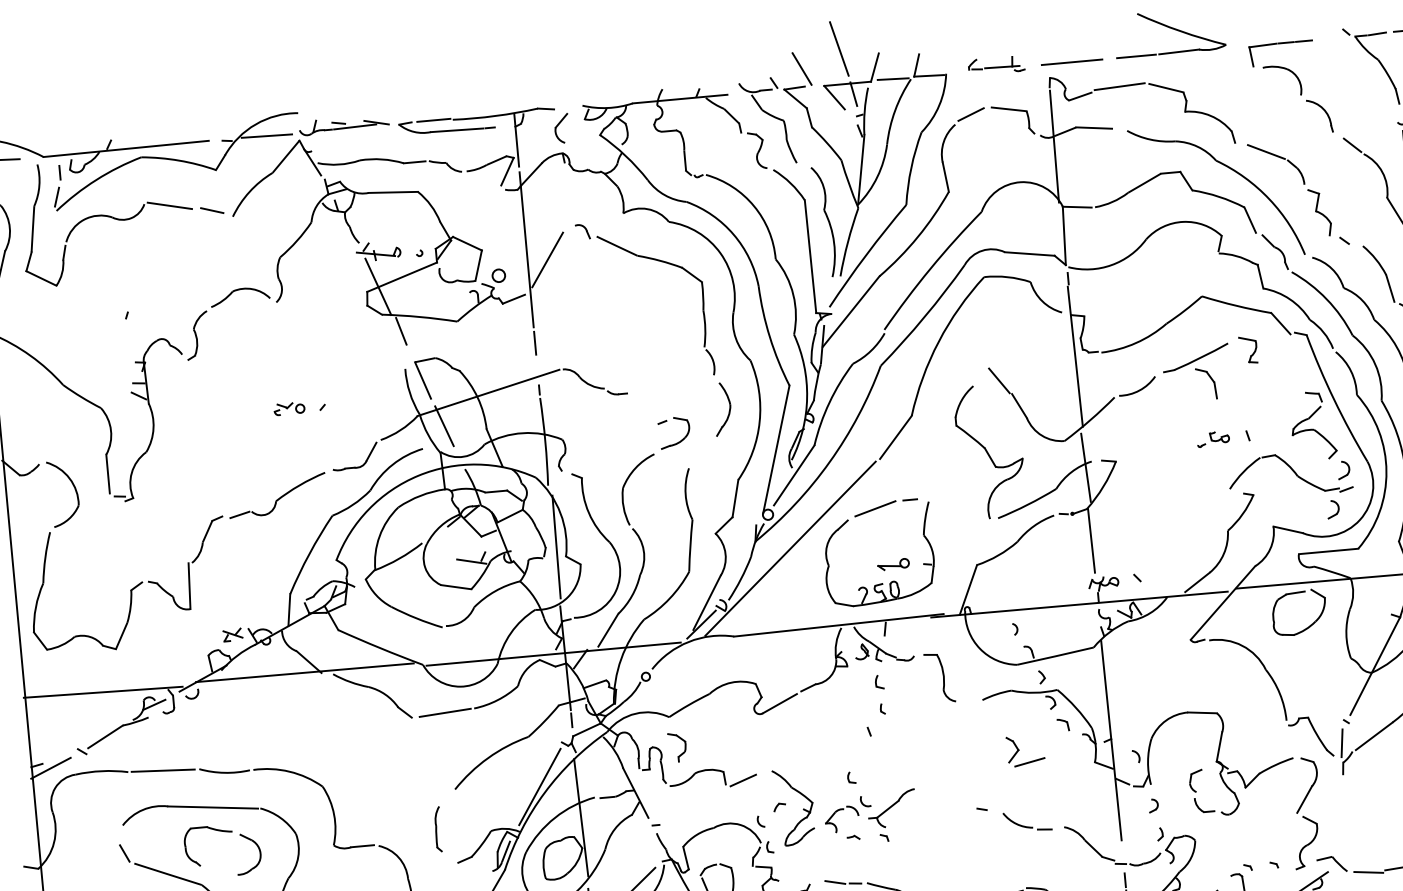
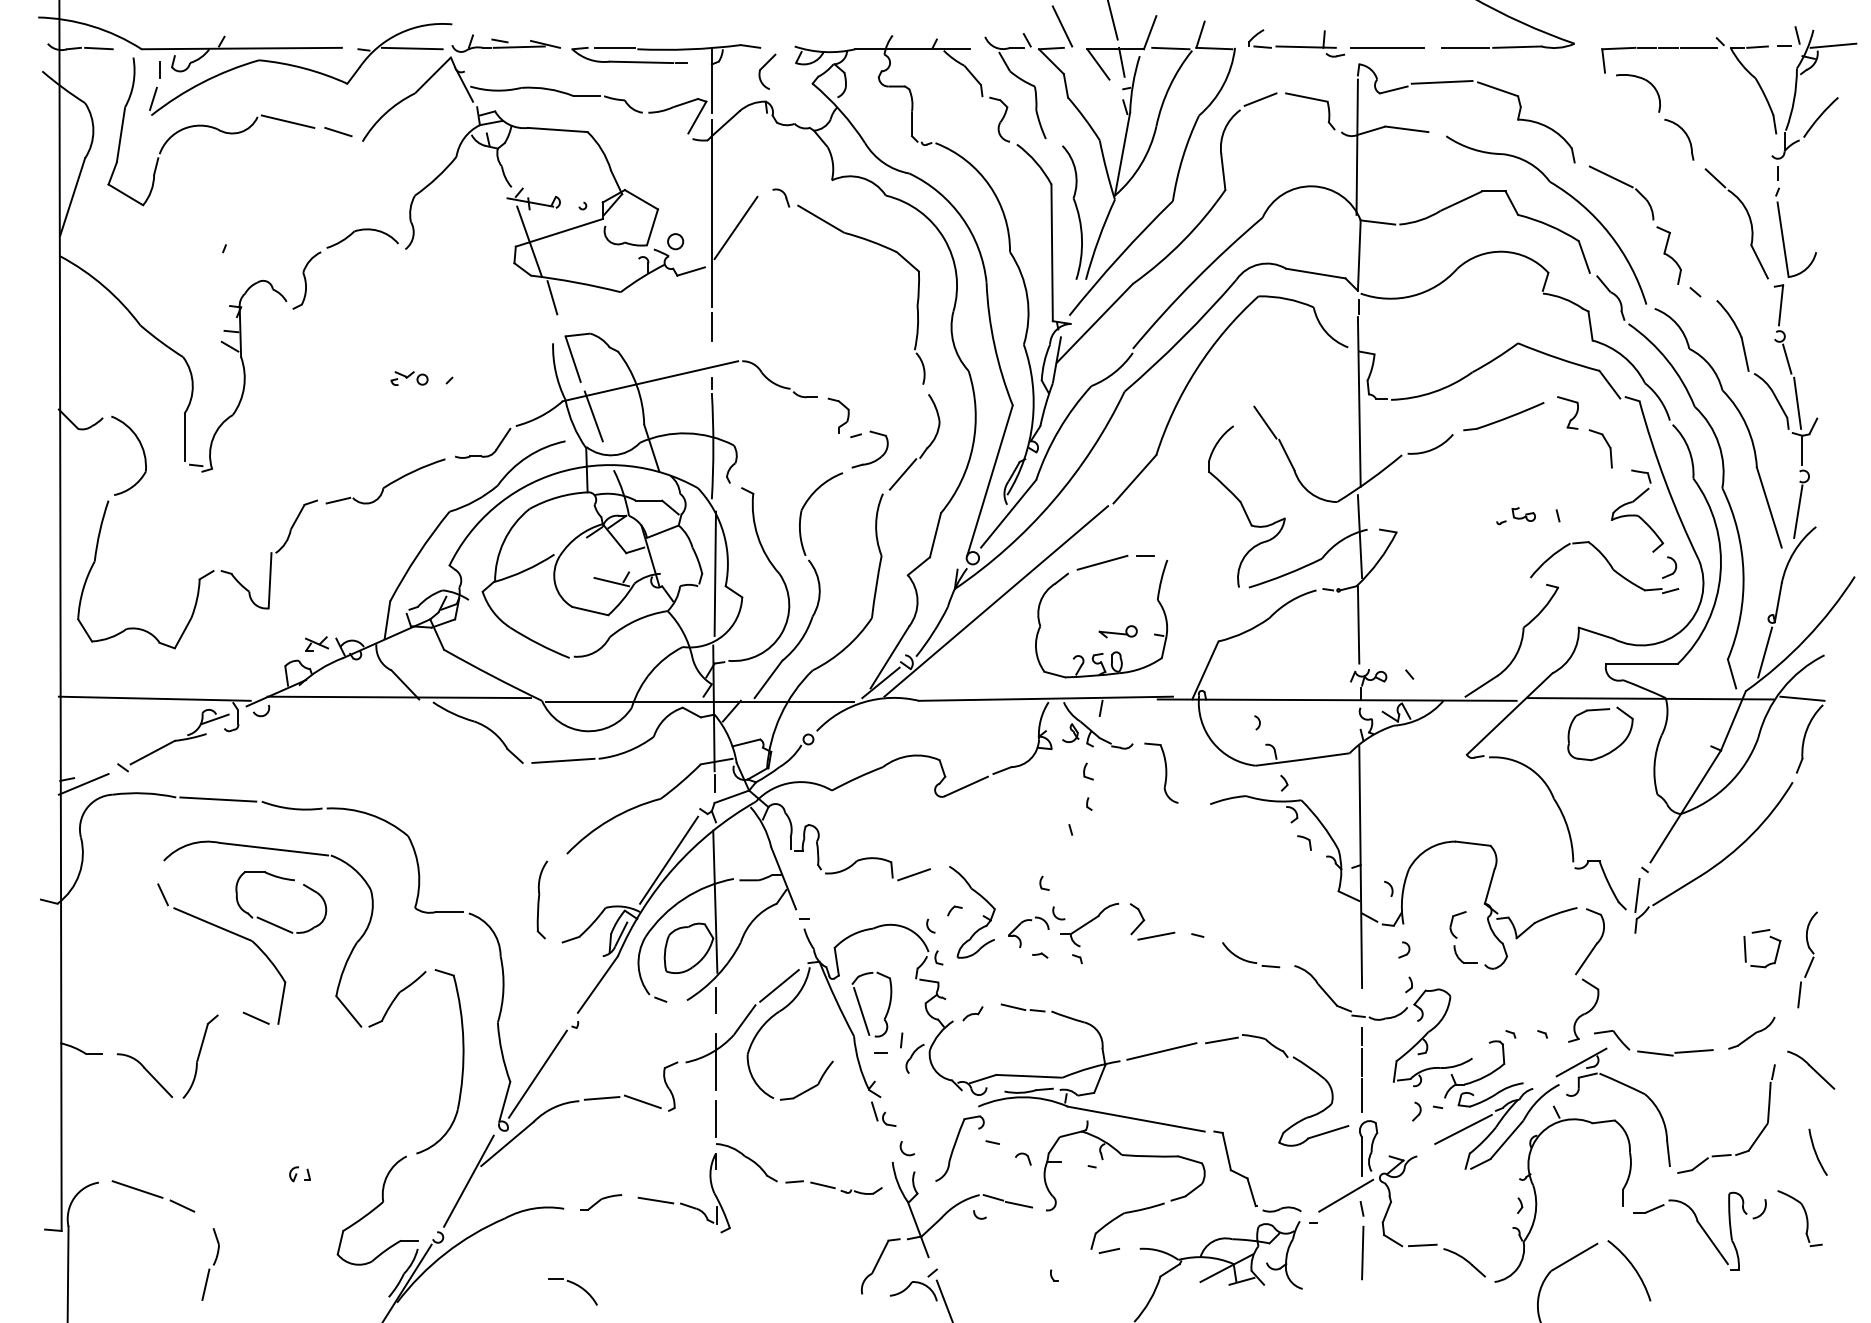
line: (1328, 38) -> (1698, 47), added
part: (996, 65) -> (1296, 43), size x1.43
part: (1211, 380) -> (1607, 445), moved
line: (703, 450) -> (902, 474), added
part: (1333, 509) -> (1652, 613), removed
part: (1019, 750) -> (1145, 920), moved
part: (681, 753) -> (842, 423), moved
part: (438, 828) -> (542, 899), size x1.43
line: (218, 869) -> (274, 924), added

